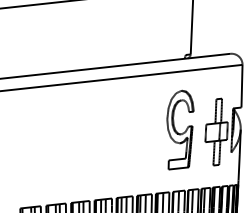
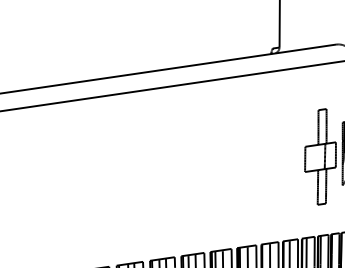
part: (180, 129) -> (268, 155), removed

